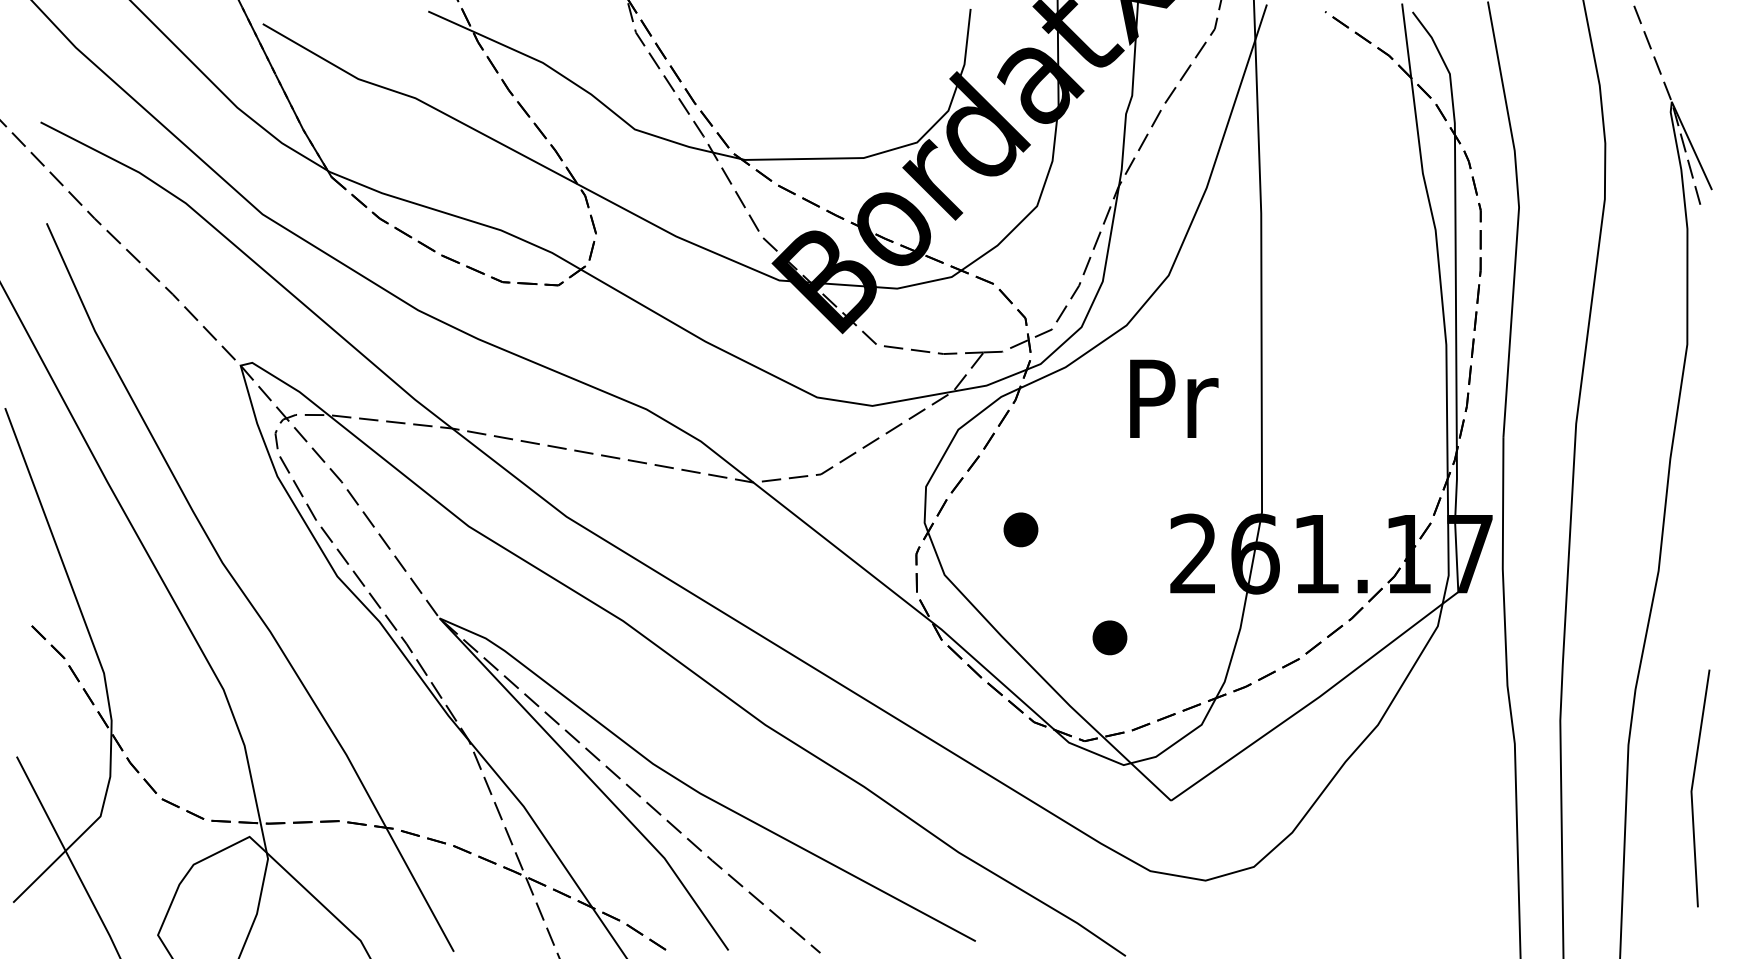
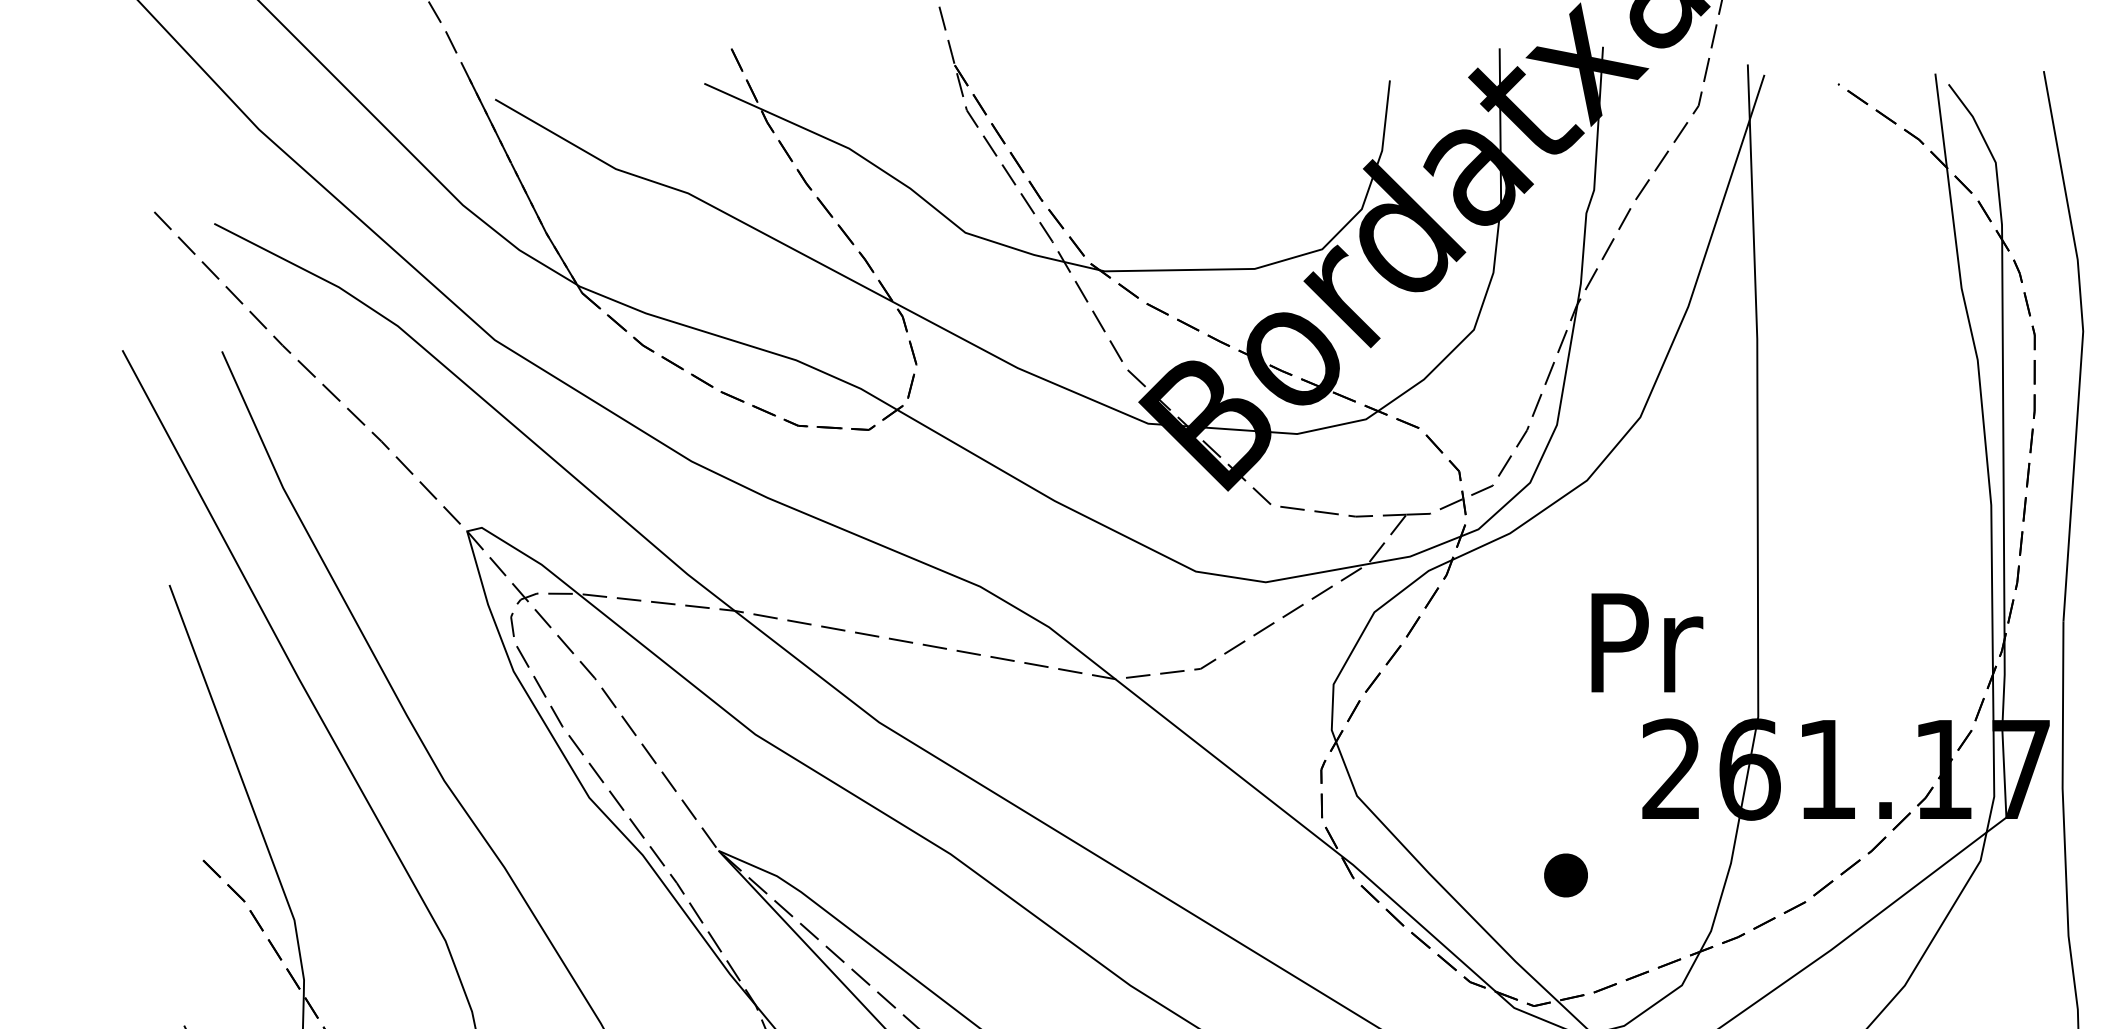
text: (1174, 398) -> (1647, 642), moved
part: (1020, 529) -> (1452, 738), removed

